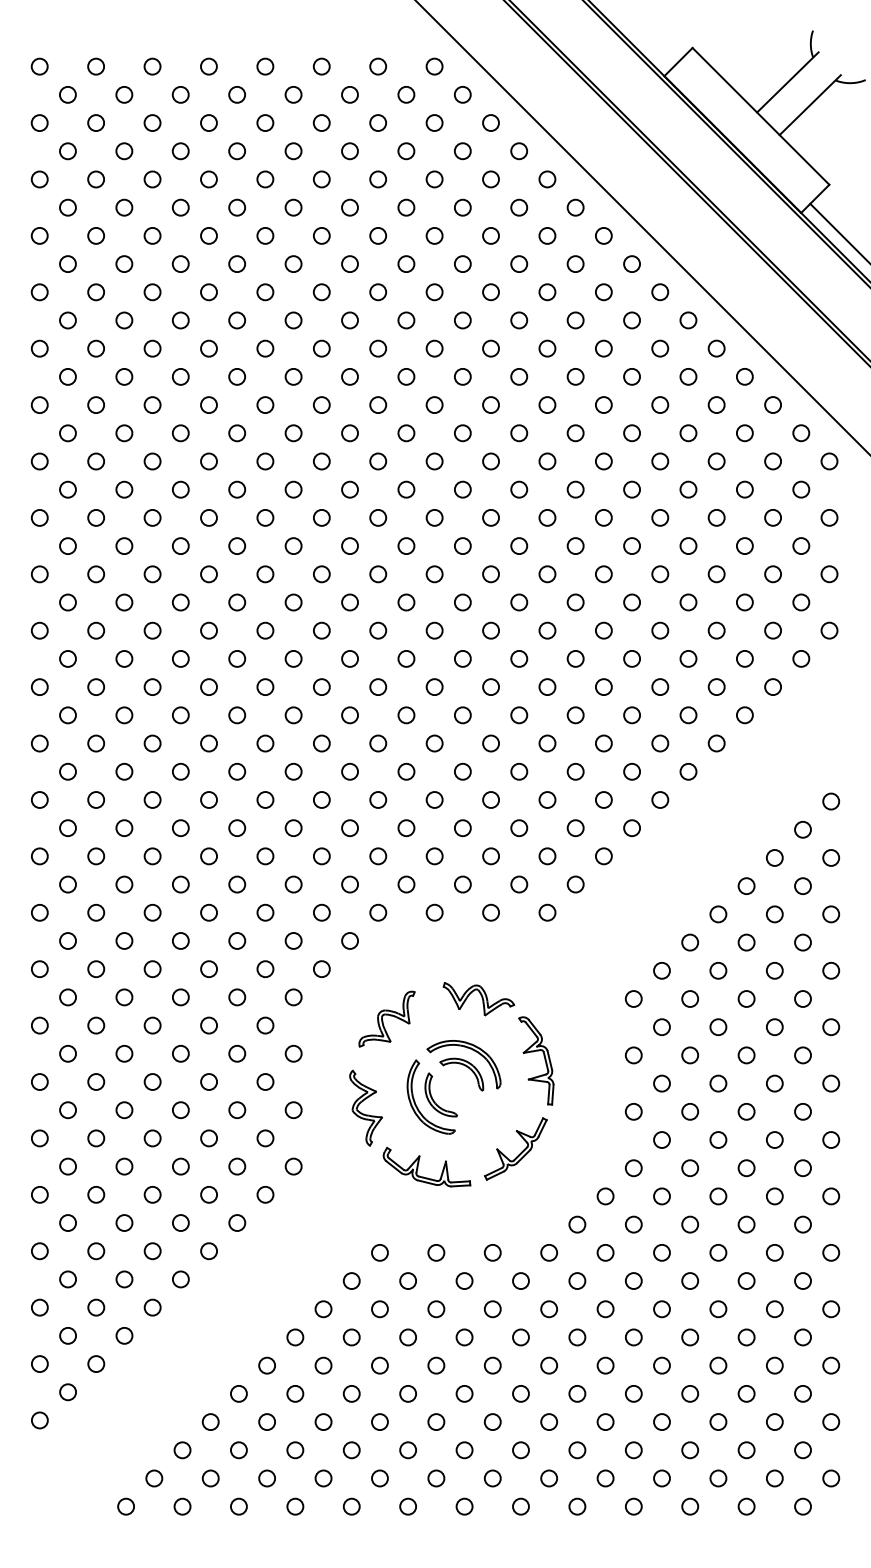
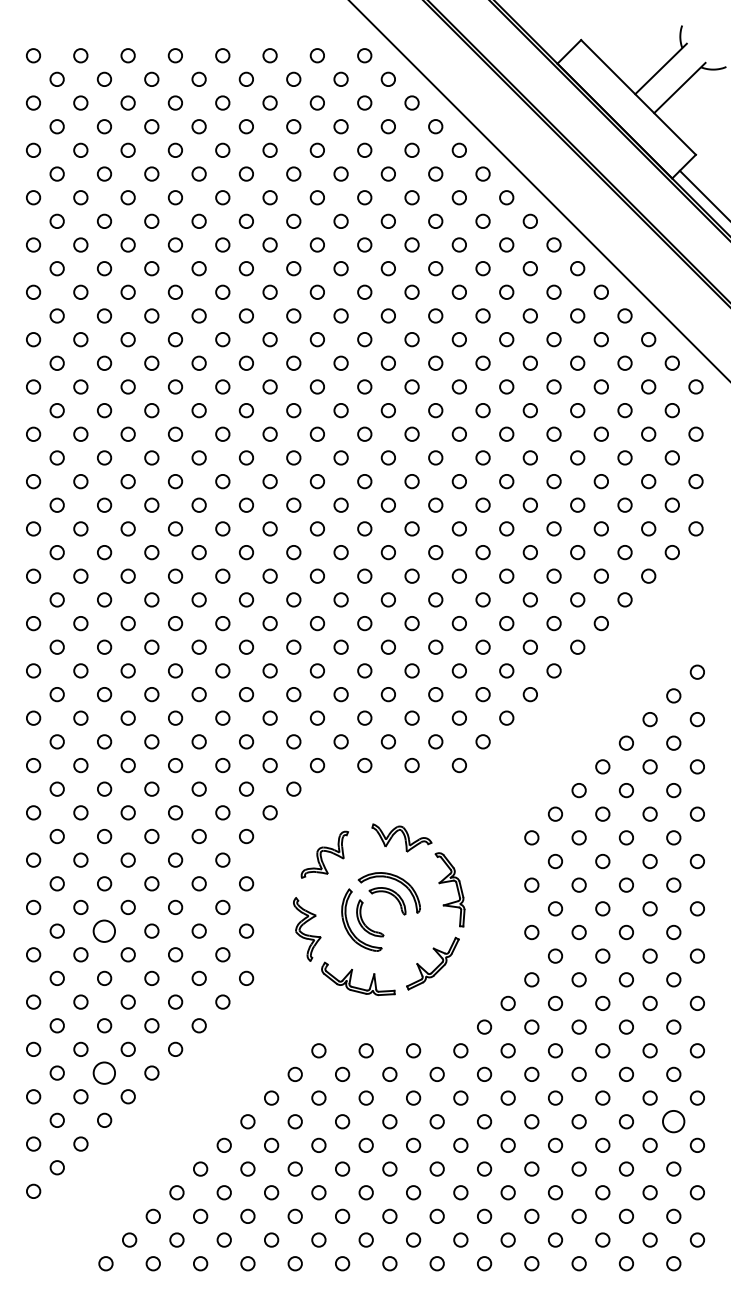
circle: (124, 1109) -> (104, 930), size x1.6
circle: (124, 1278) -> (104, 1072), size x1.6
circle: (802, 1337) -> (673, 1121), size x1.6

